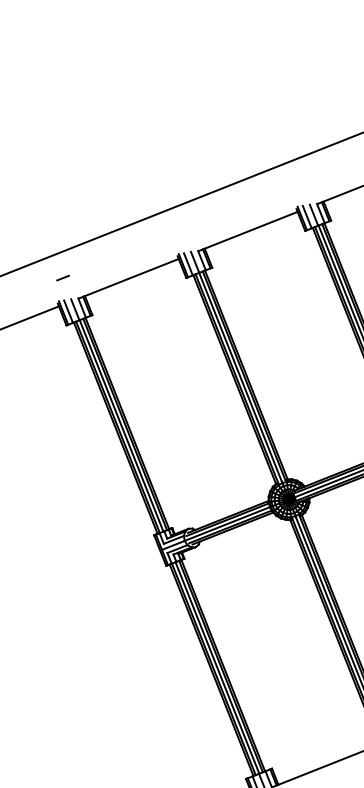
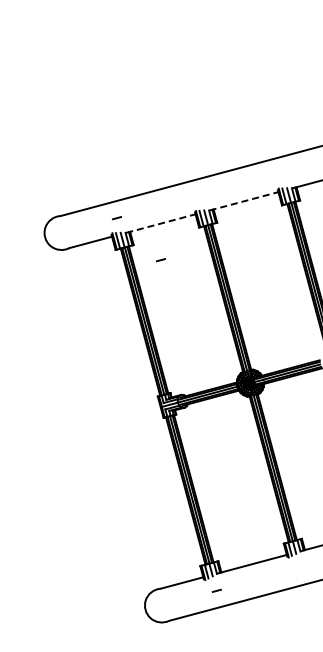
line: (249, 231) -> (244, 201), solid -> dashed
line: (128, 278) -> (160, 223), solid -> dashed
line: (134, 333) -> (160, 260), added

